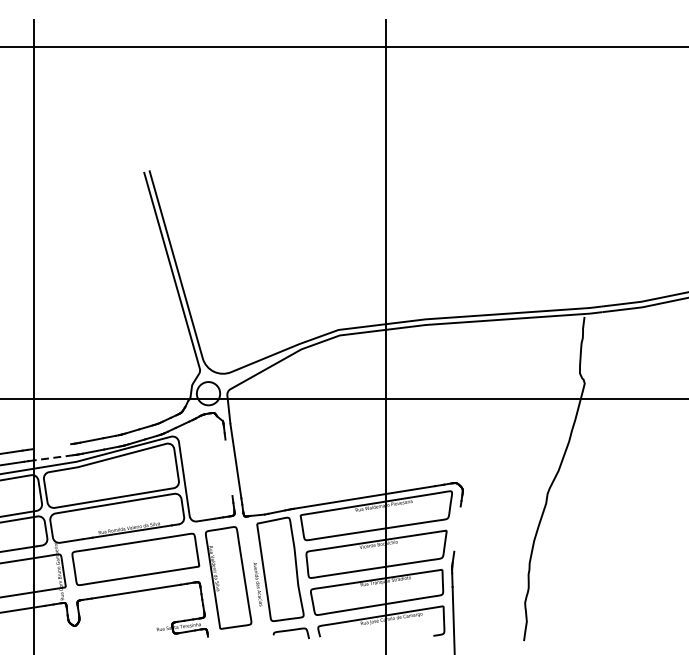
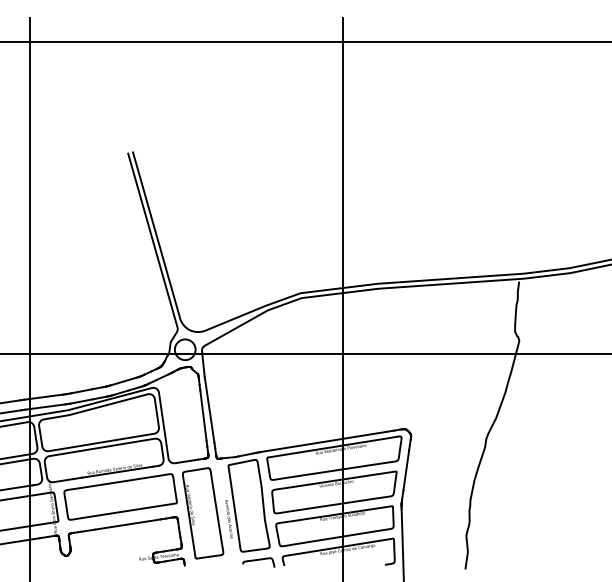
line: (51, 446) -> (45, 396), added
line: (52, 457) -> (46, 406), dashed -> solid
line: (229, 467) -> (203, 415), added
line: (457, 528) -> (406, 469), added

